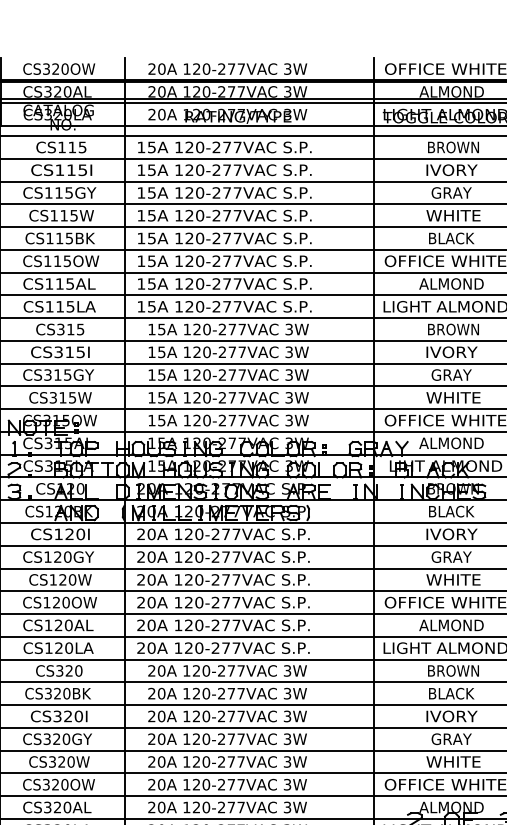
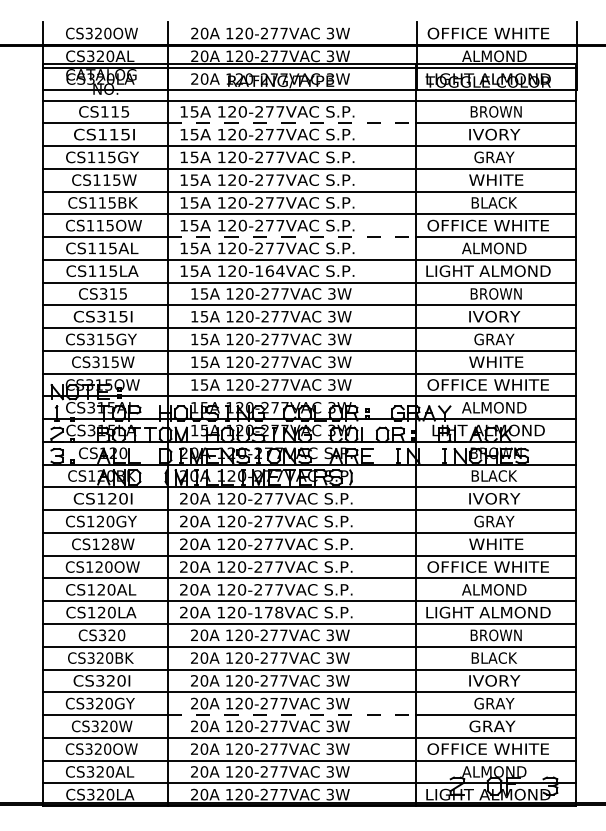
line: (249, 159) -> (292, 123), solid -> dashed
line: (249, 273) -> (292, 237), solid -> dashed
text: (226, 306) -> (269, 270), 120-277VAC -> 120-164VAC
text: (72, 579) -> (115, 543), CS120W -> CS128W
text: (225, 648) -> (268, 612), 120-277VAC -> 120-178VAC
line: (249, 751) -> (292, 715), solid -> dashed
text: (453, 762) -> (496, 726), WHITE -> GRAY

